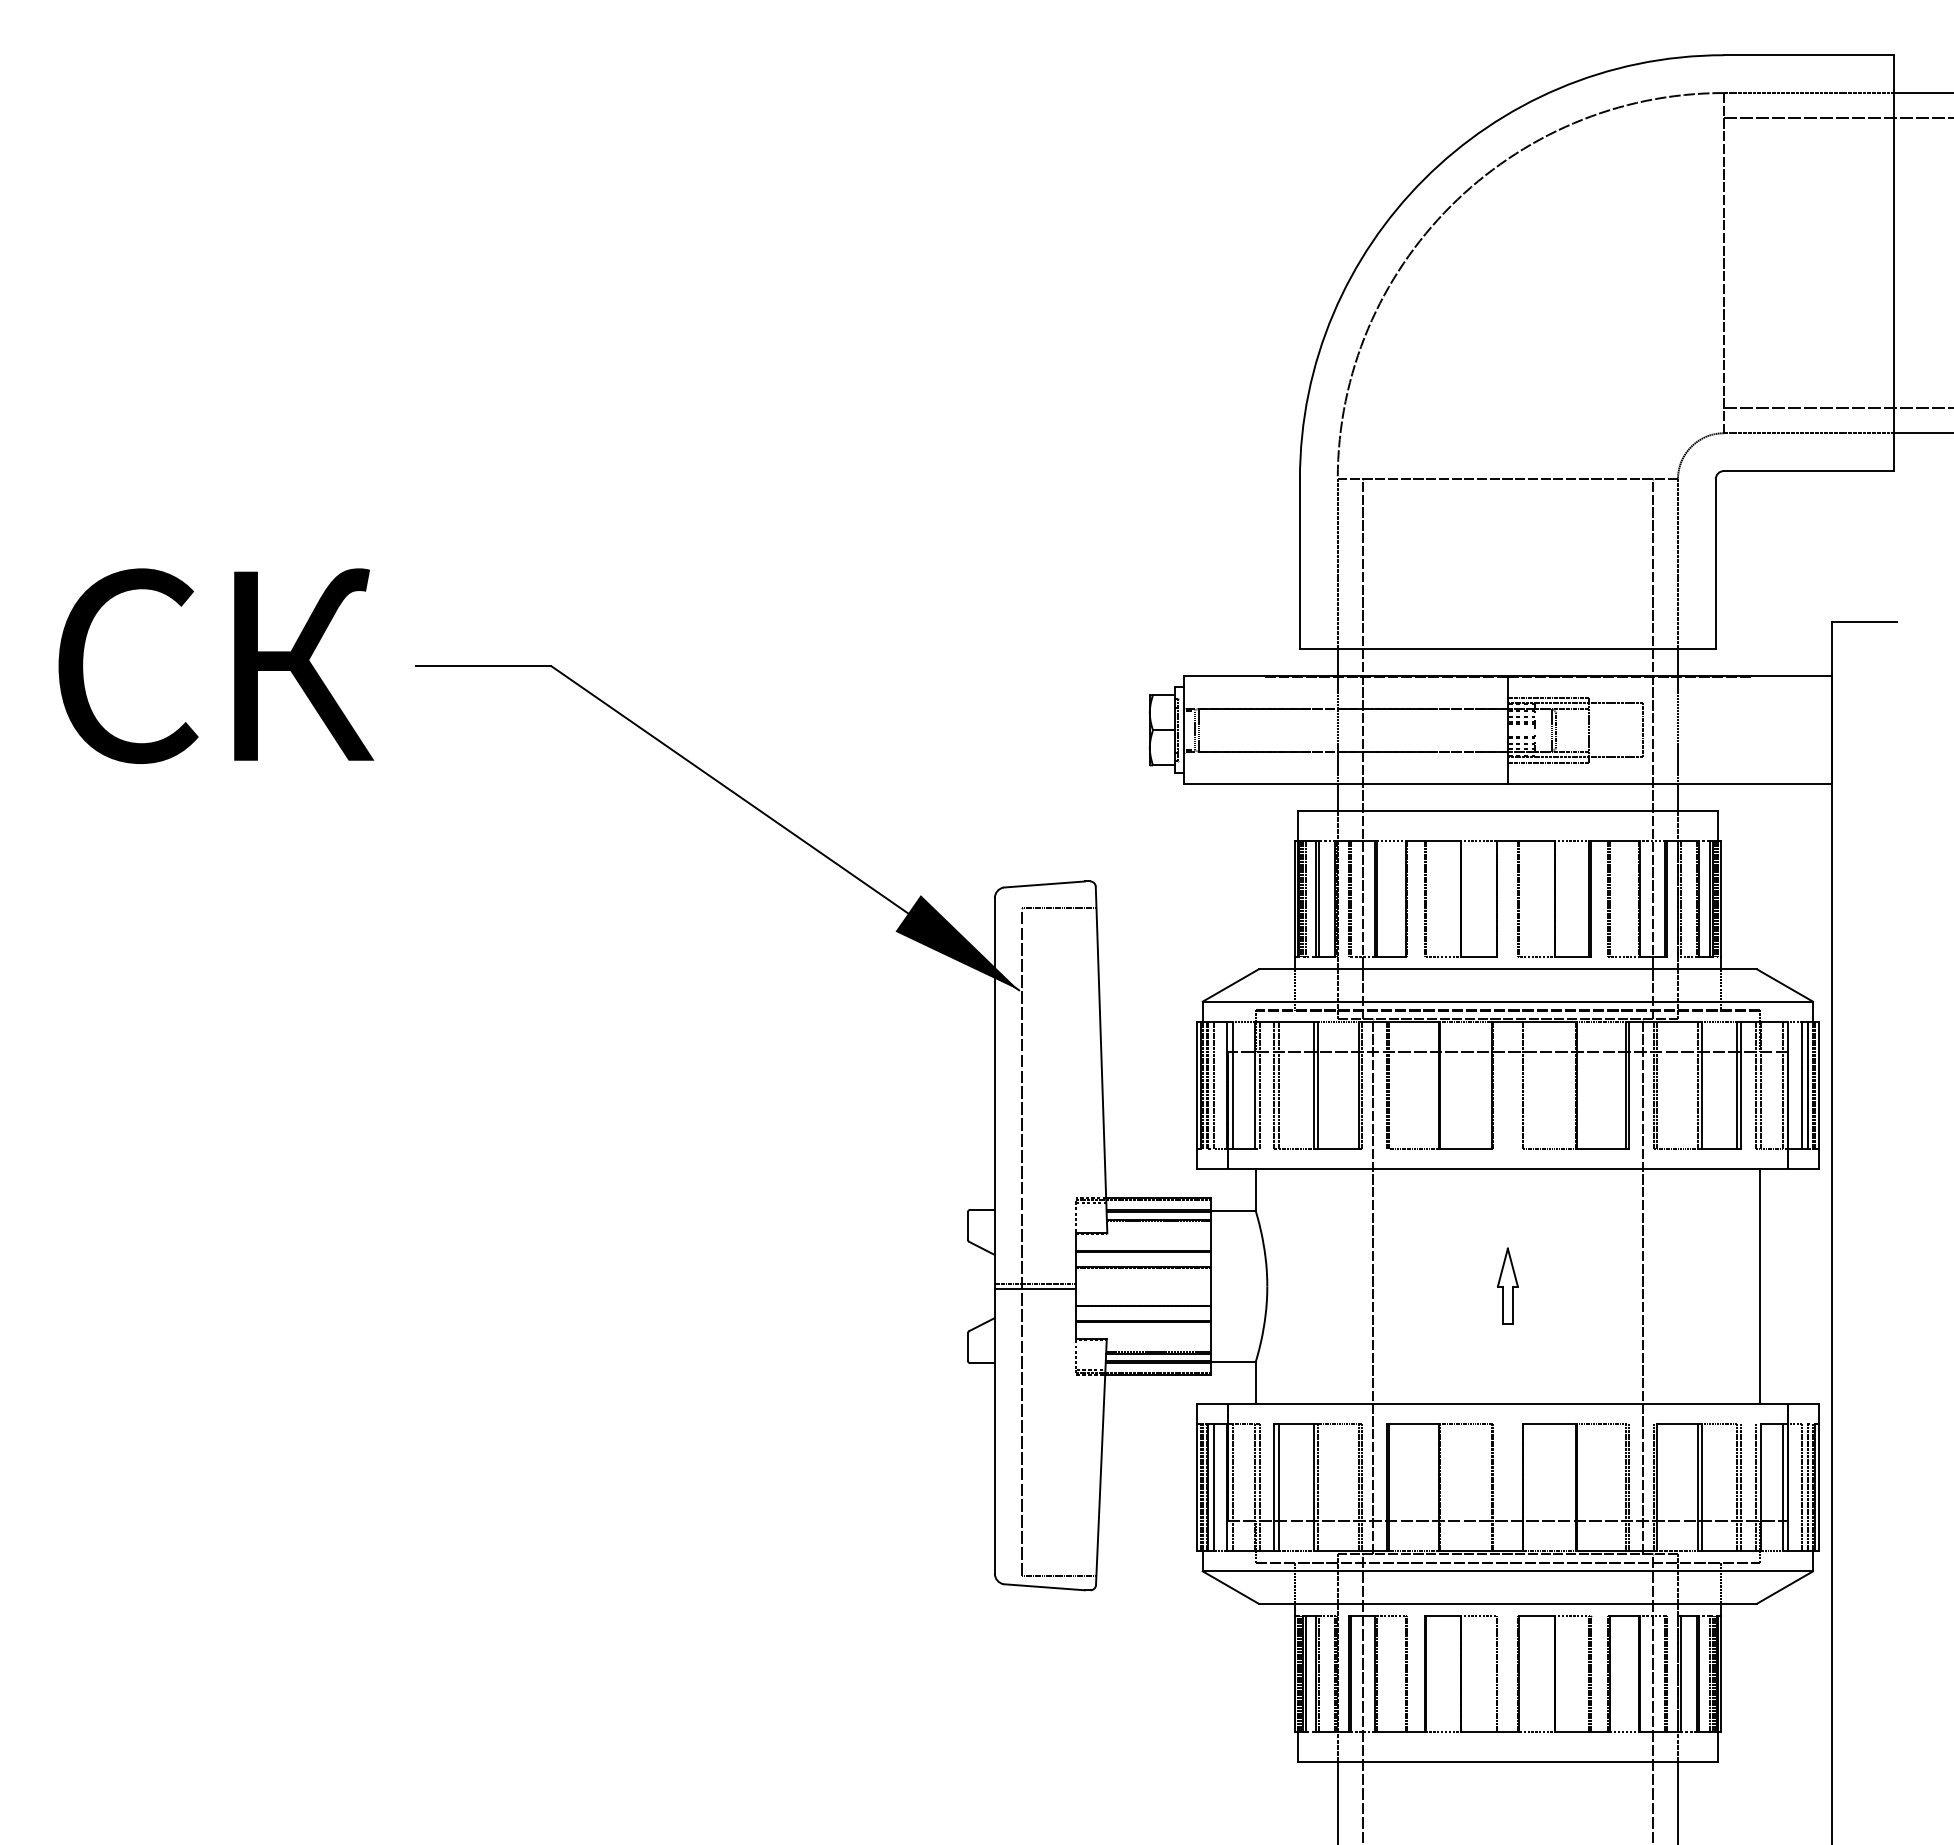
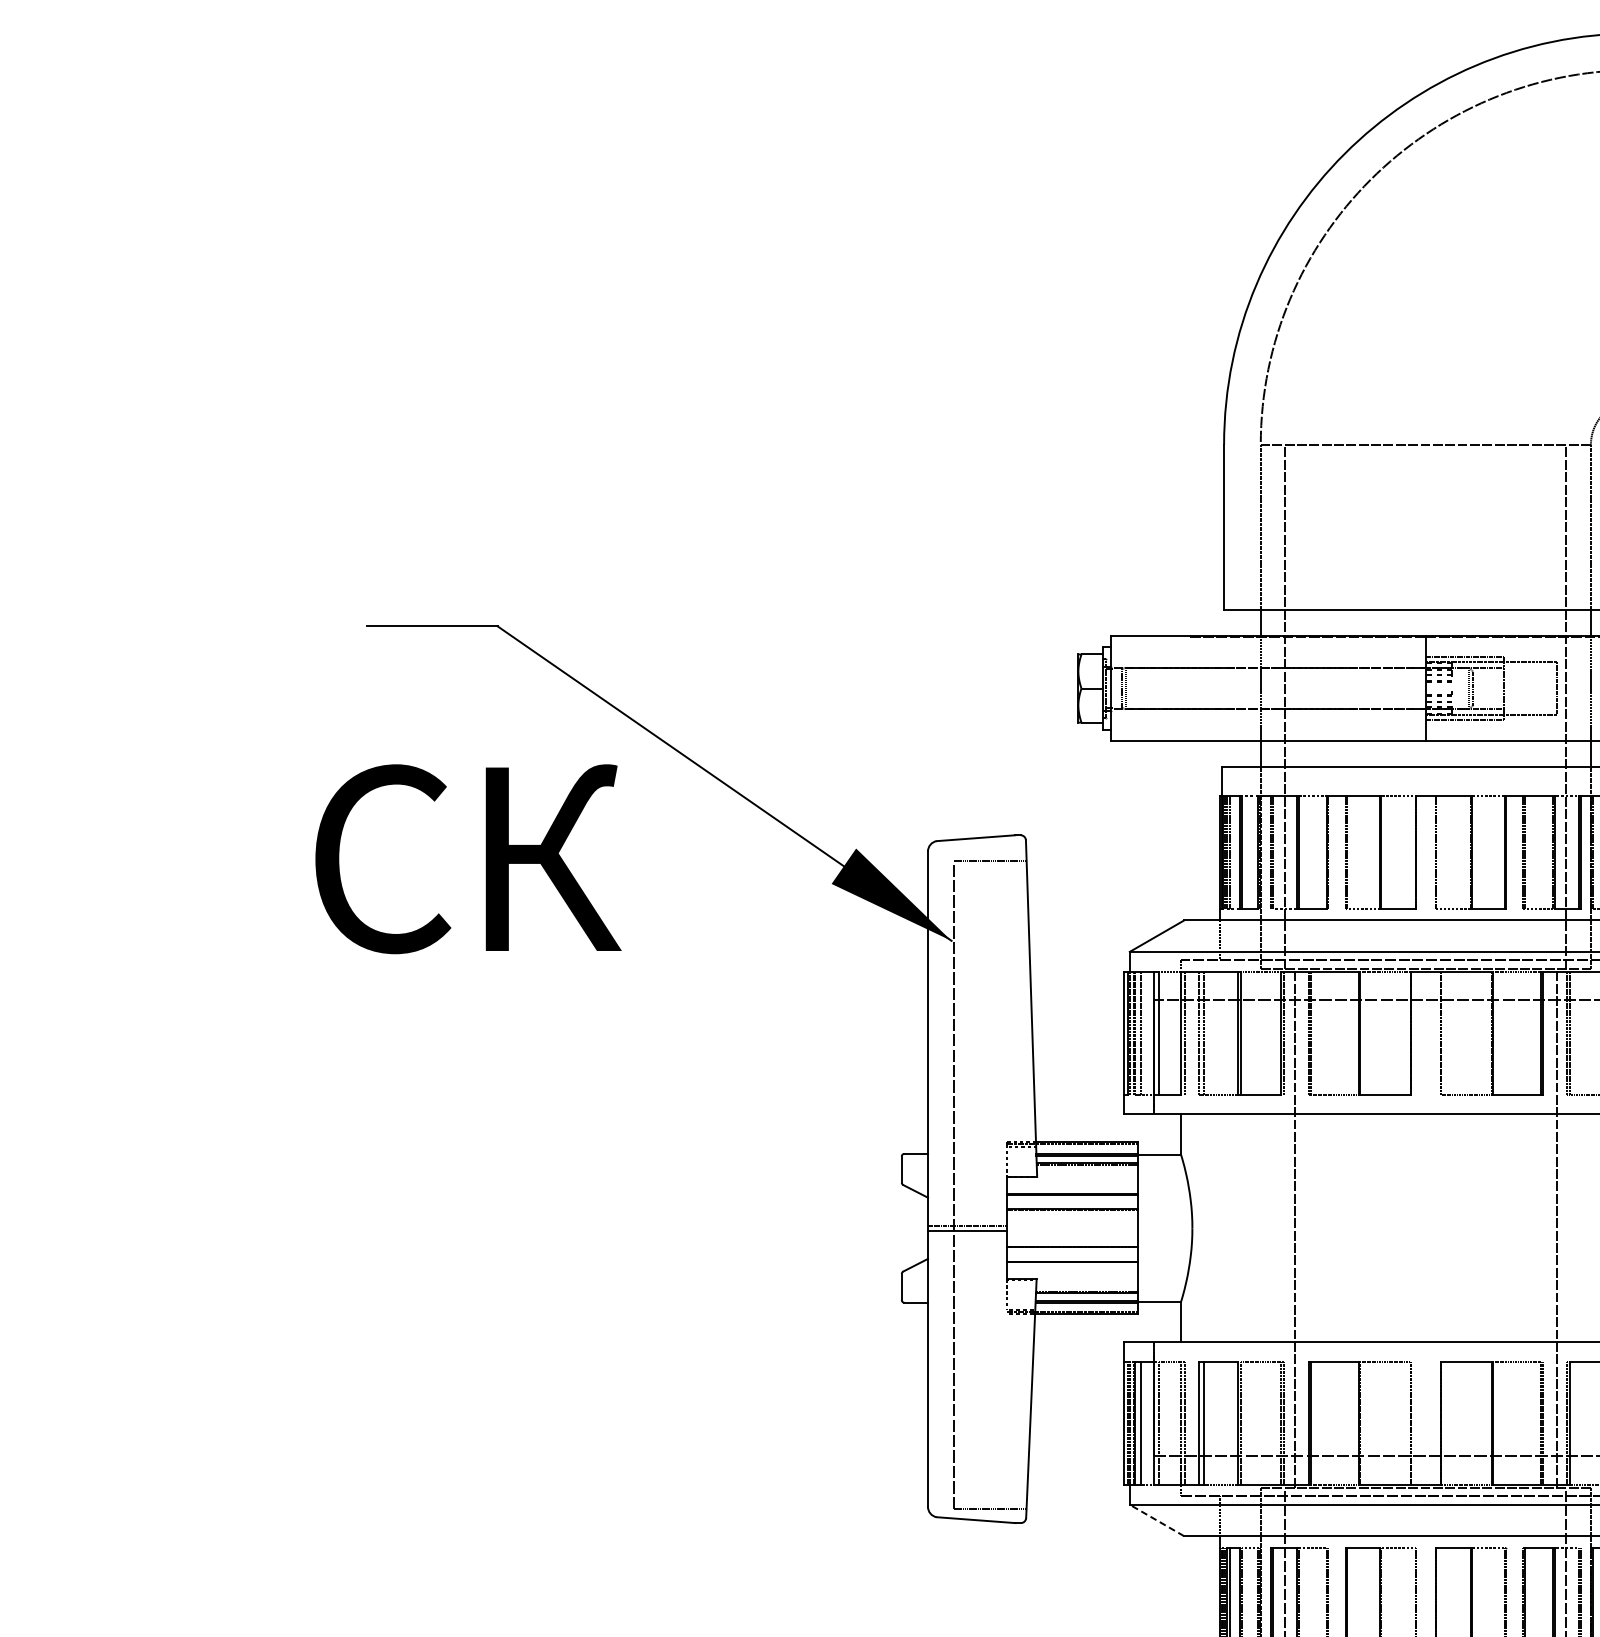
text: (216, 665) -> (468, 858), moved
part: (1507, 1285) -> (1425, 1227), removed
line: (1230, 1587) -> (1156, 1520), solid -> dashed

